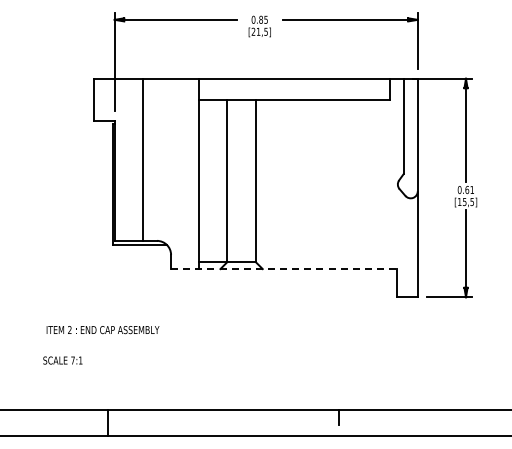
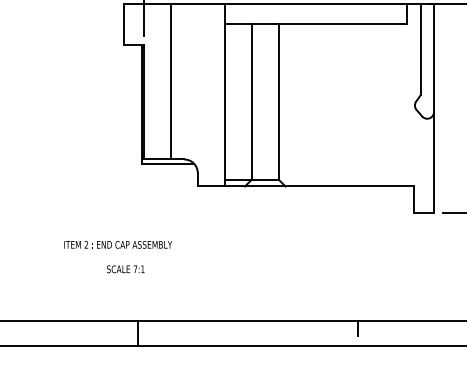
line: (283, 269) -> (305, 186), dashed -> solid
text: (102, 330) -> (117, 245), moved
text: (62, 360) -> (125, 269), moved

